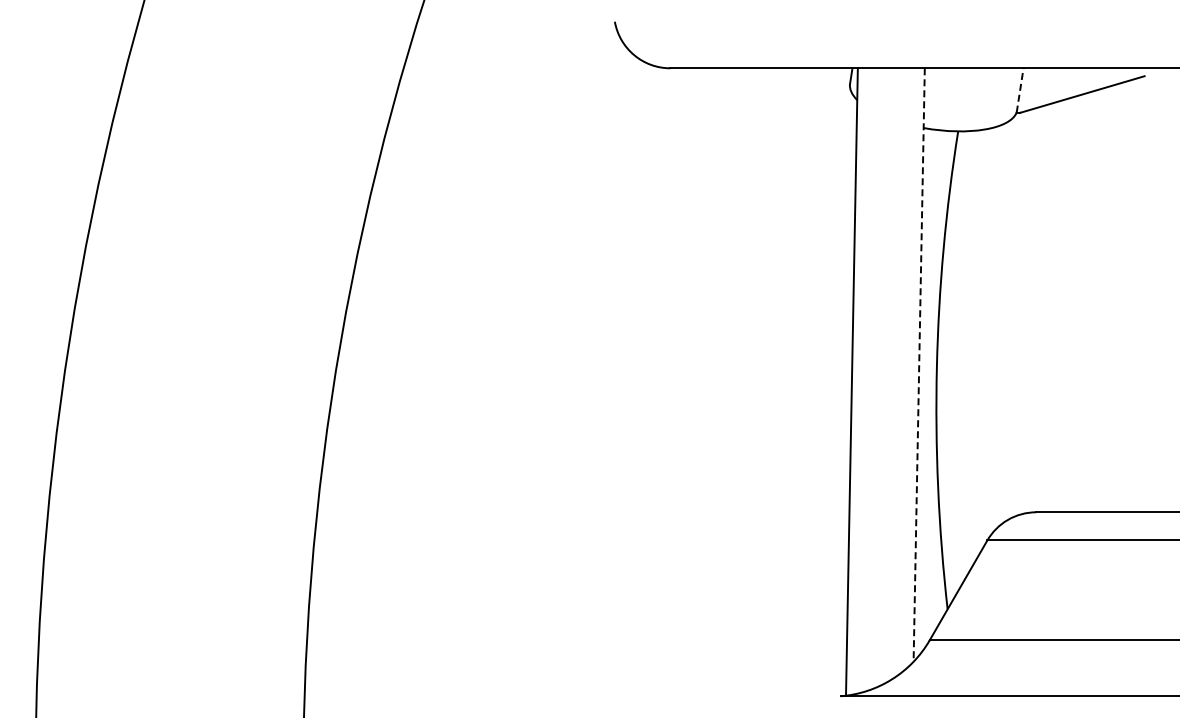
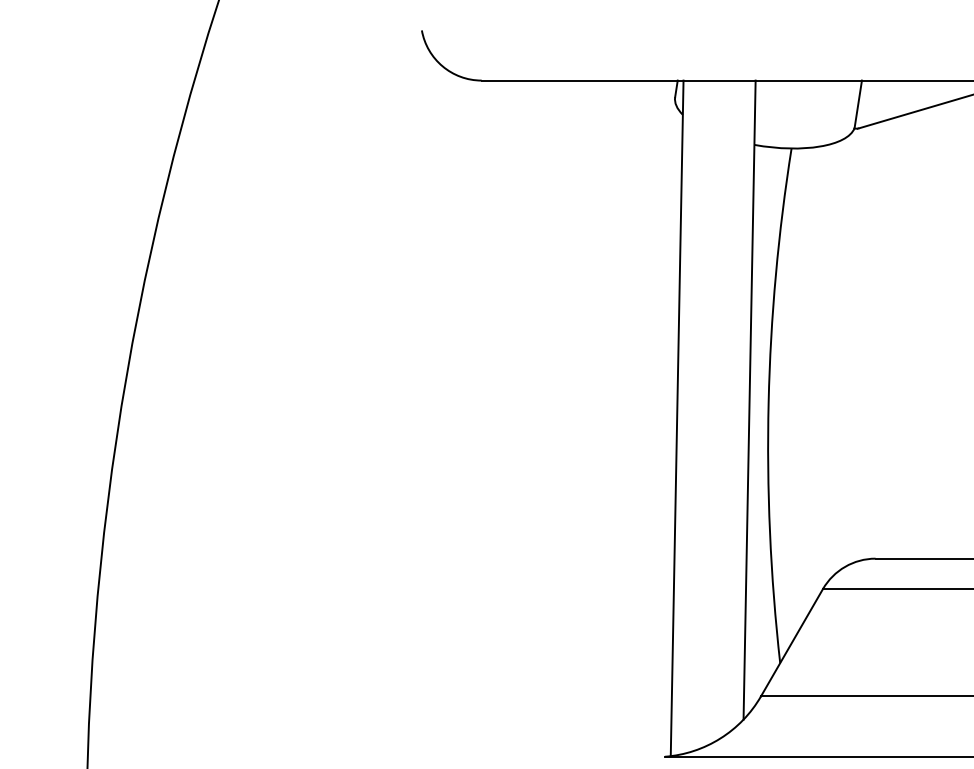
line: (1020, 89) -> (858, 103), dashed -> solid
line: (919, 365) -> (749, 400), dashed -> solid

